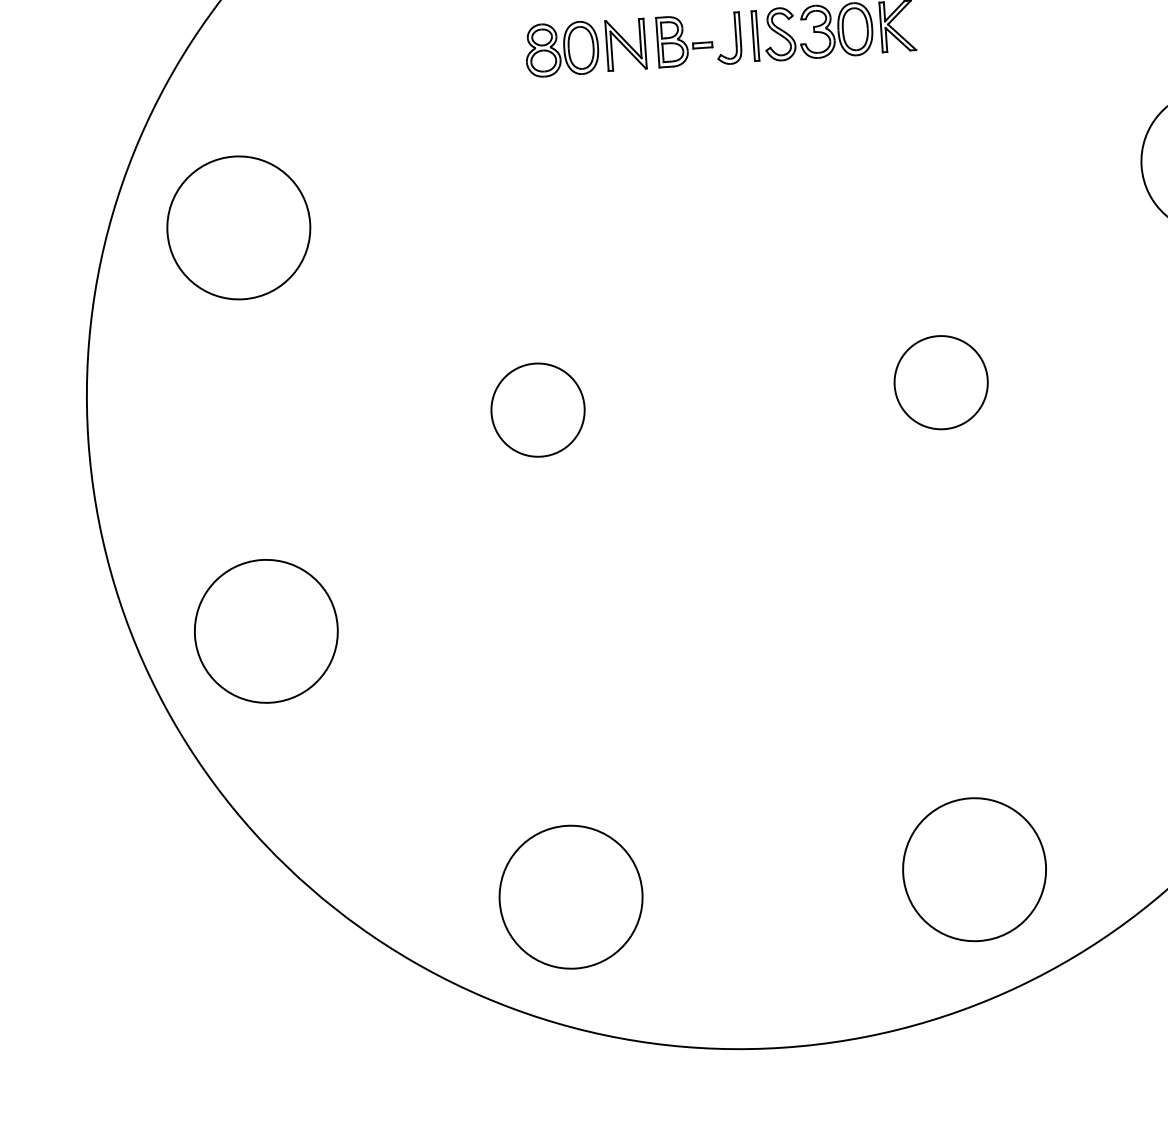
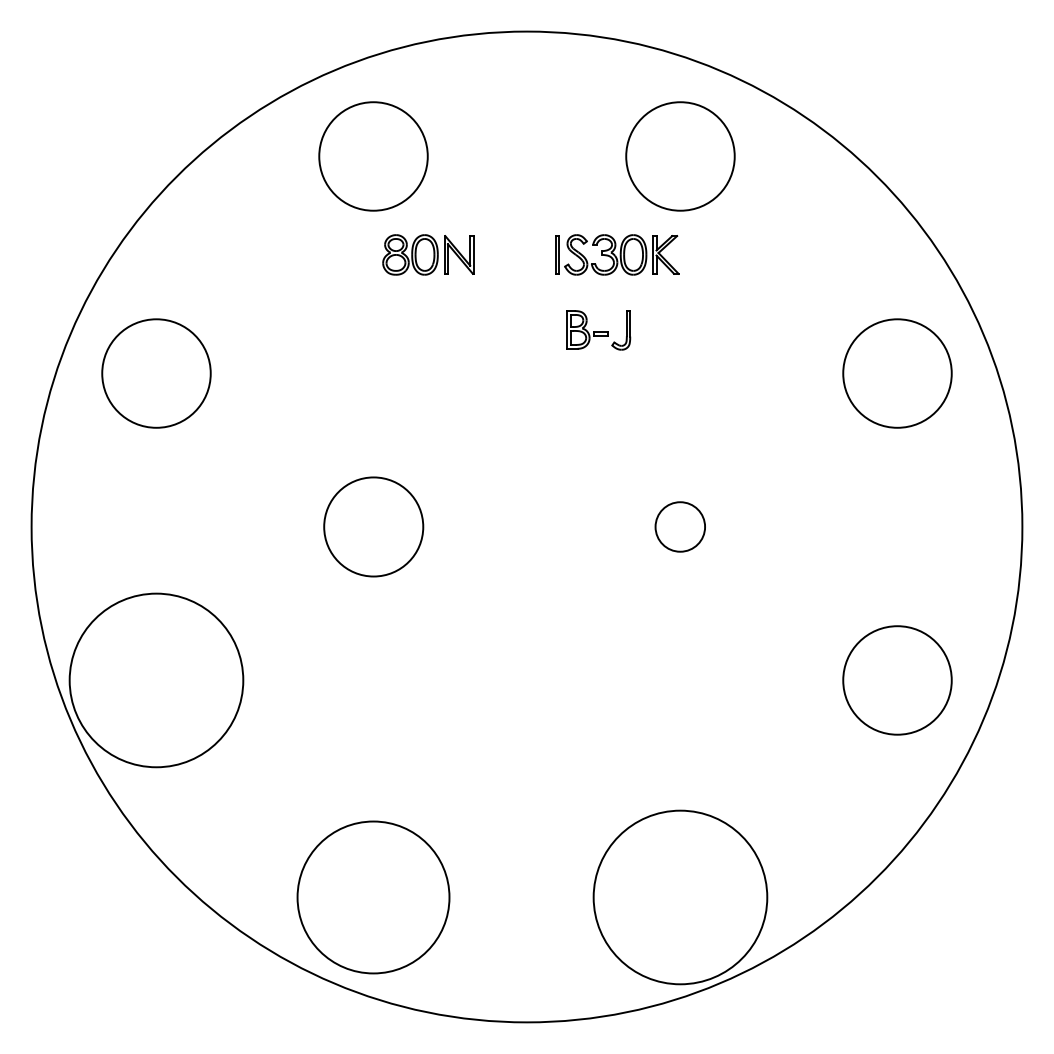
part: (698, 40) -> (598, 330), moved
circle: (940, 382) -> (679, 526), size x0.7
circle: (537, 409) -> (373, 526), size x1.4
circle: (266, 631) -> (156, 680), size x1.6
circle: (974, 869) -> (680, 897), size x1.6
circle: (571, 897) -> (373, 897), size x1.4

